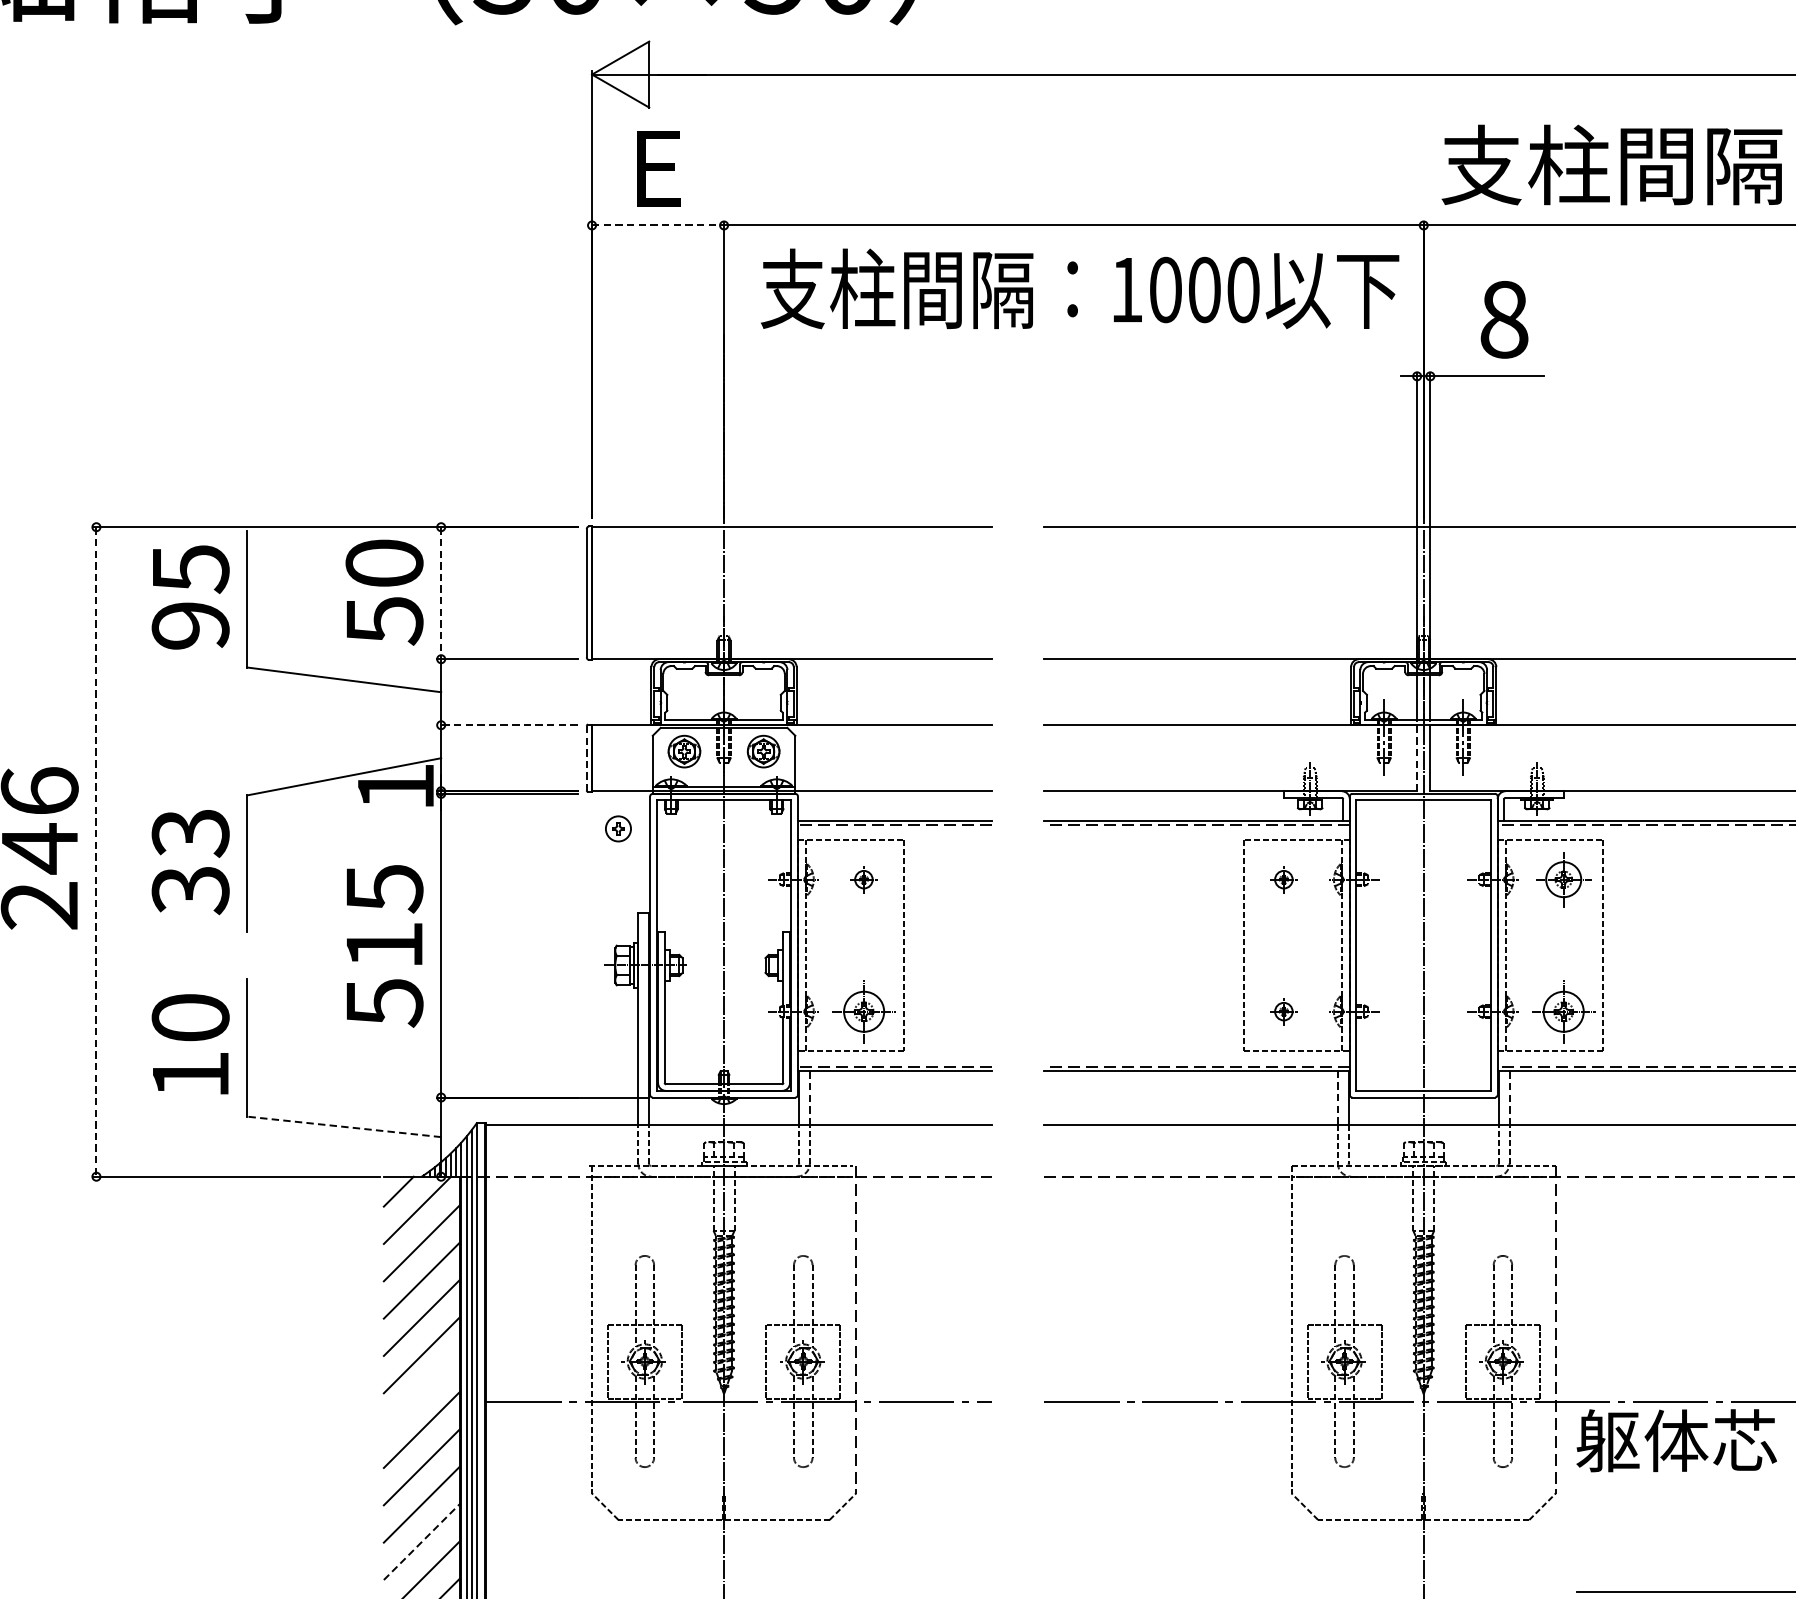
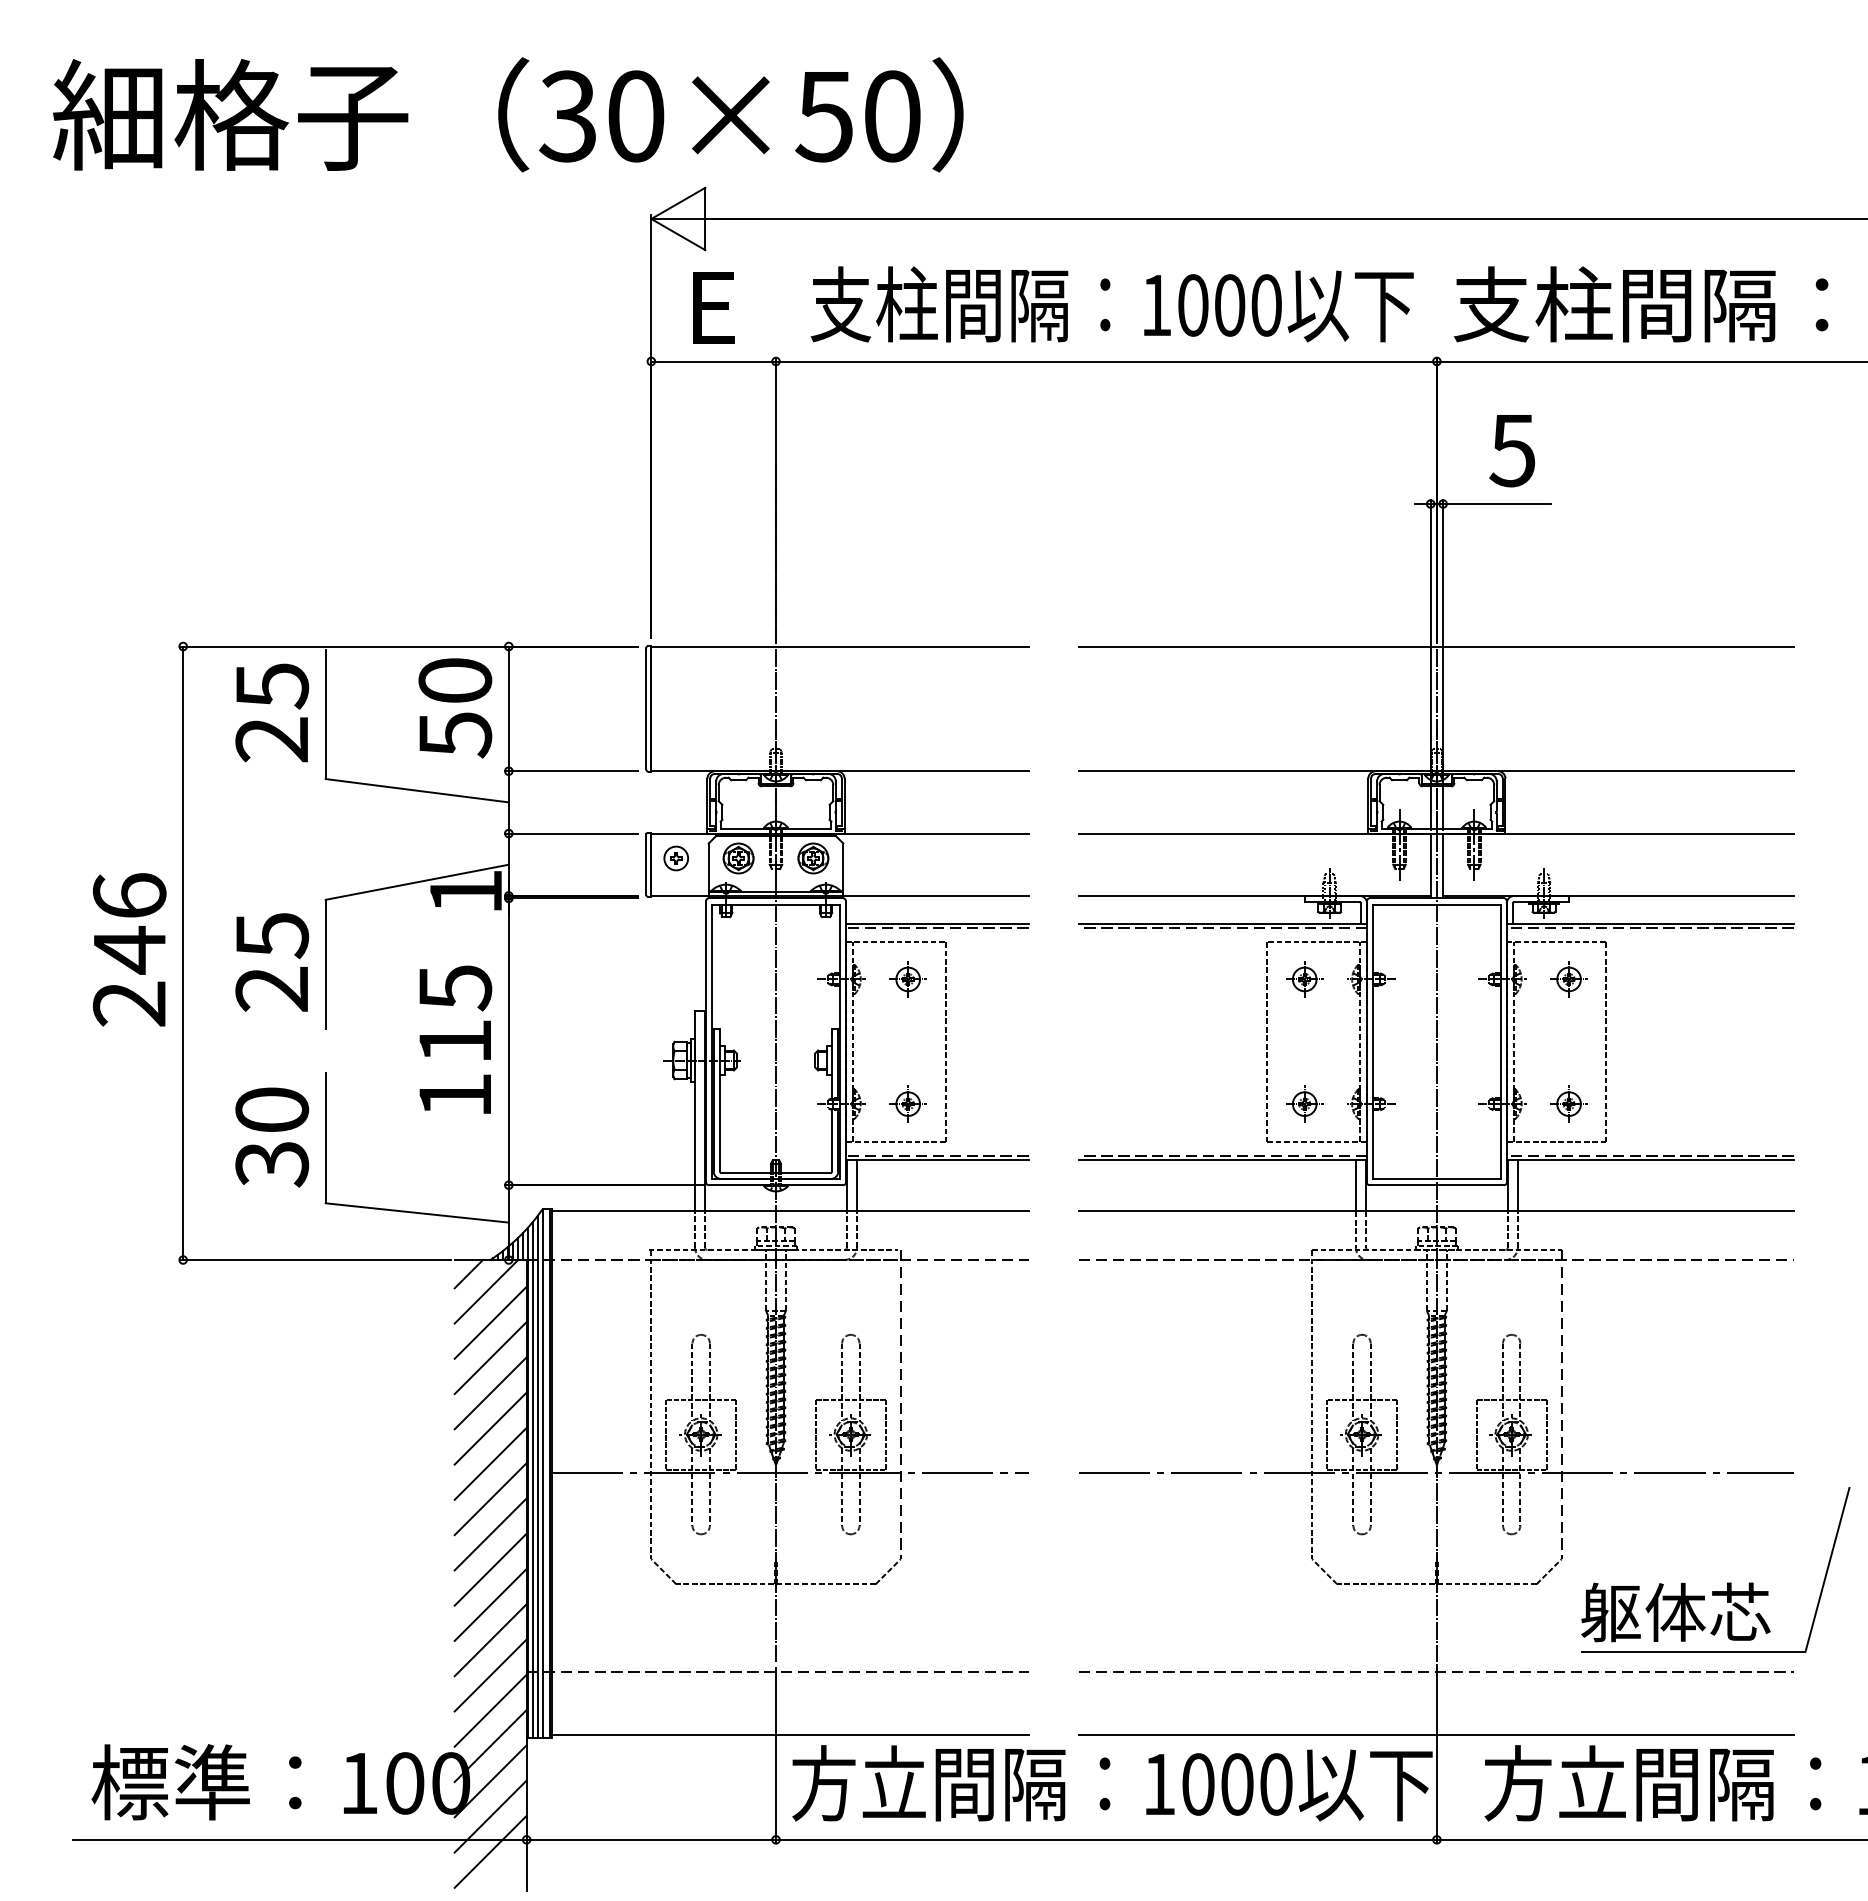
line: (658, 225) -> (714, 361), dashed -> solid
text: (1079, 288) -> (1111, 304), moved
text: (1503, 319) -> (1512, 450), 8 -> 5
line: (440, 593) -> (508, 709), dashed -> solid
text: (190, 625) -> (272, 739), 95 -> 25
line: (507, 725) -> (571, 833), dashed -> solid
line: (586, 757) -> (646, 864), dashed -> solid
line: (1416, 757) -> (1430, 864), dashed -> solid
part: (617, 828) -> (675, 858), moved
line: (96, 852) -> (183, 953), dashed -> solid
text: (190, 861) -> (272, 962), 33 -> 25
part: (863, 879) -> (907, 979), size x1.43
part: (1283, 879) -> (1304, 979), size x1.43
part: (1563, 879) -> (1568, 979), size x0.71
text: (384, 1003) -> (455, 1096), 515 -> 115
part: (863, 1011) -> (907, 1103), size x0.62
part: (1283, 1011) -> (1304, 1103), size x1.43
part: (1563, 1011) -> (1568, 1103), size x0.62
text: (190, 1075) -> (272, 1164), 10 -> 30
line: (810, 1097) -> (857, 1185), dashed -> solid
line: (1337, 1097) -> (1355, 1185), dashed -> solid
line: (1509, 1097) -> (1517, 1185), dashed -> solid
line: (343, 1126) -> (416, 1212), dashed -> solid
line: (421, 1392) -> (490, 1463), added
text: (1676, 1440) -> (1675, 1612), moved
line: (421, 1541) -> (490, 1604), dashed -> solid

